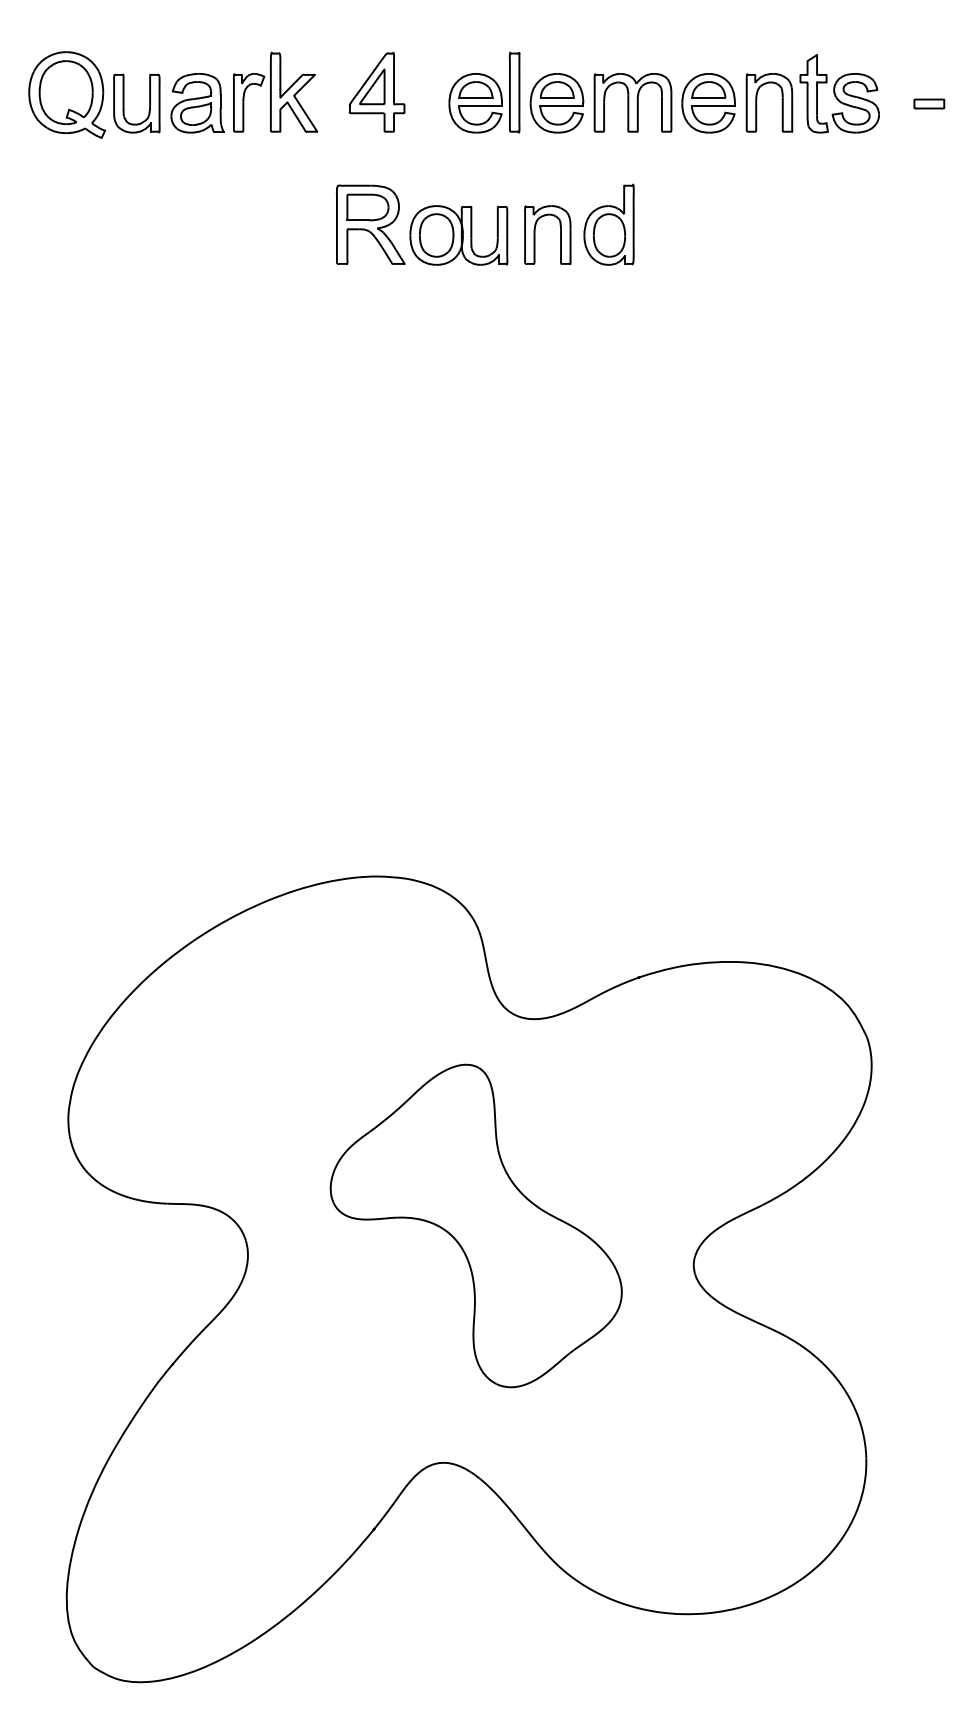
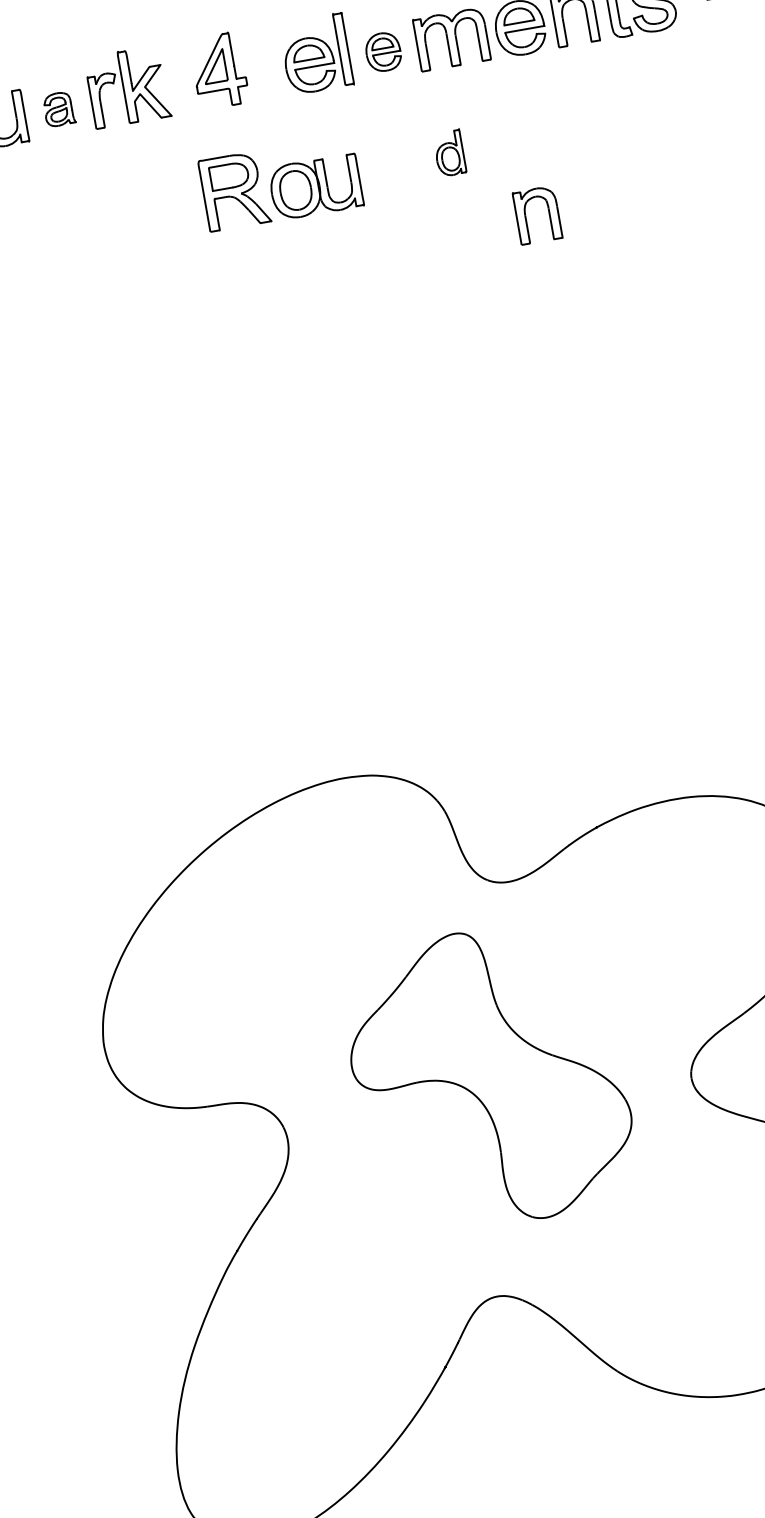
part: (197, 103) -> (59, 109), size x0.6
part: (556, 103) -> (382, 52), size x0.7
part: (608, 224) -> (449, 153), size x0.6
part: (535, 234) -> (526, 216), moved

